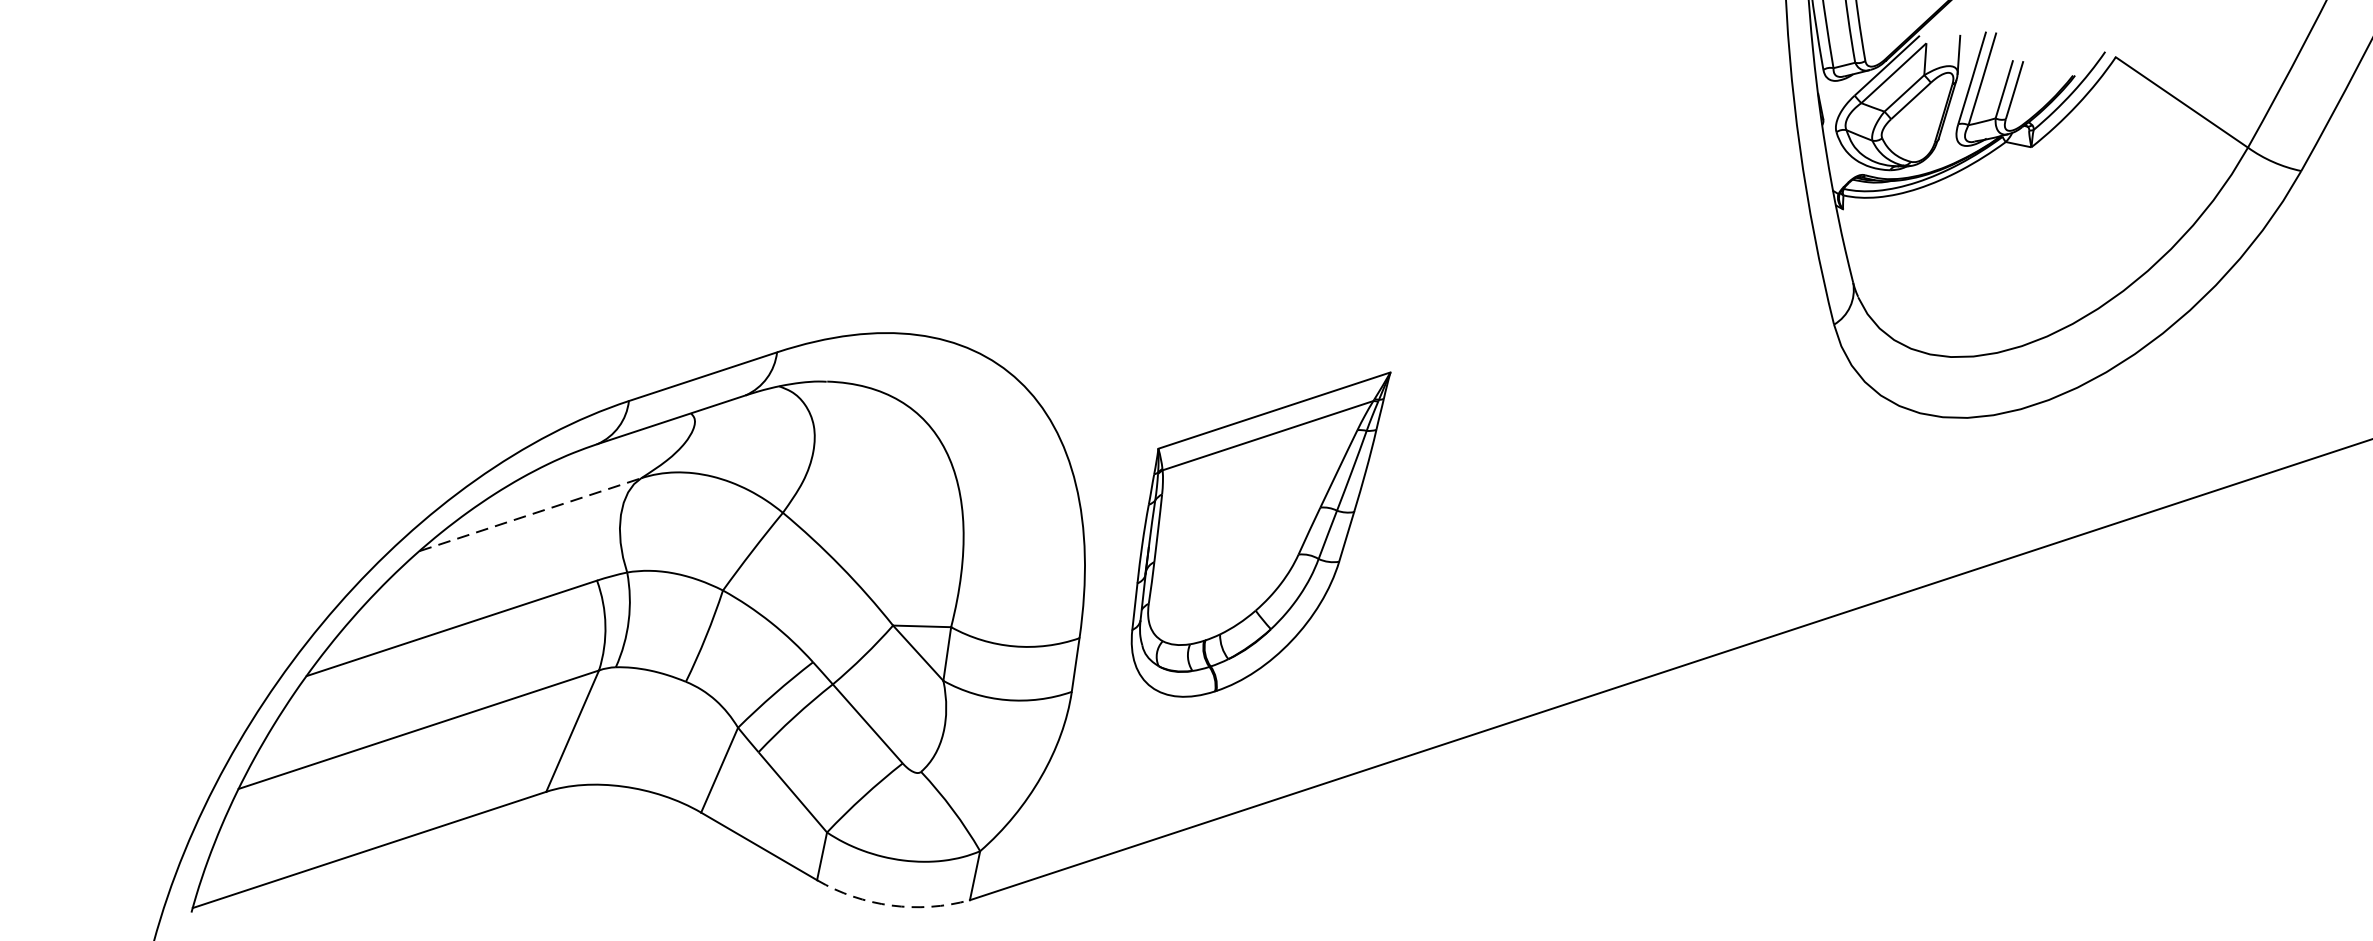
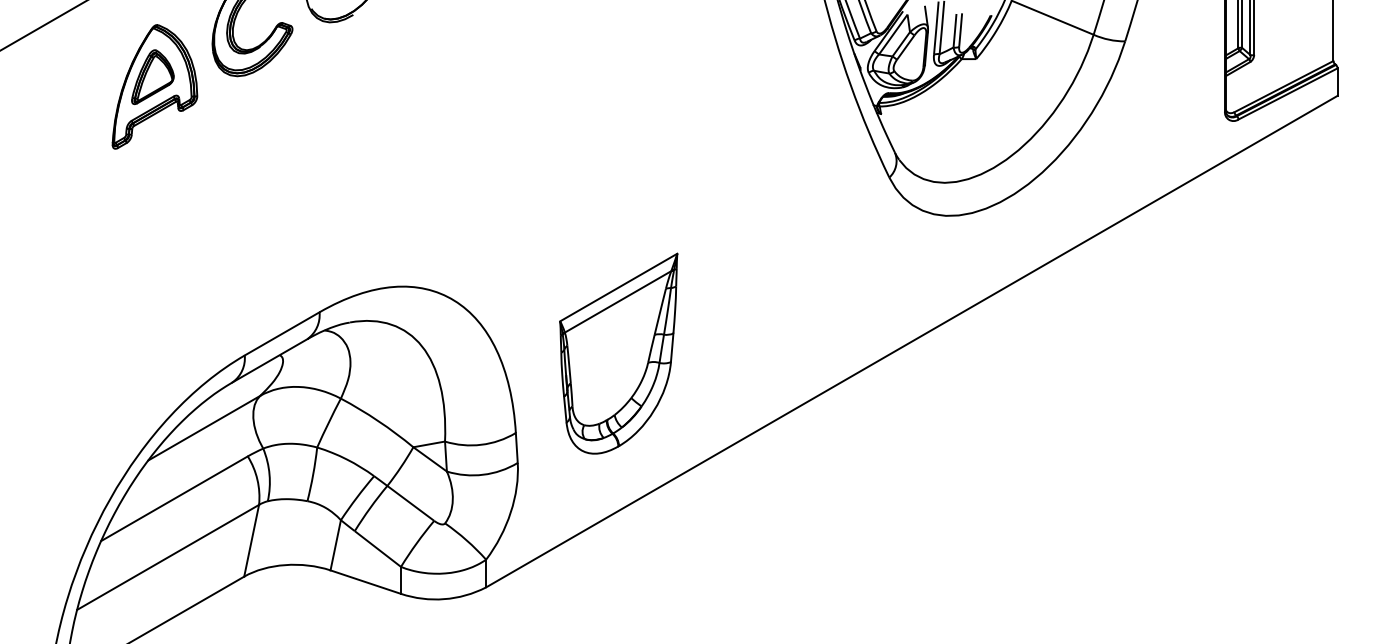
line: (530, 515) -> (204, 428), dashed -> solid
part: (1249, 527) -> (618, 353), moved
arc: (891, 906) -> (444, 599), dashed -> solid

